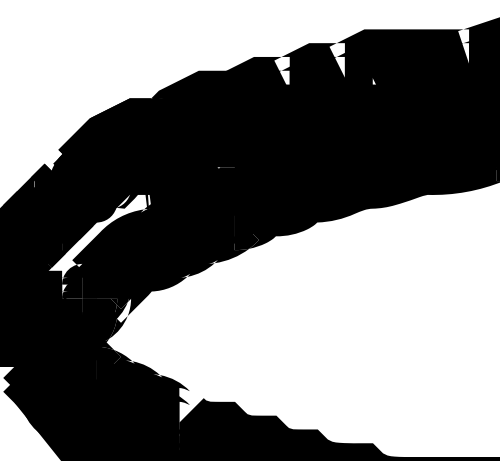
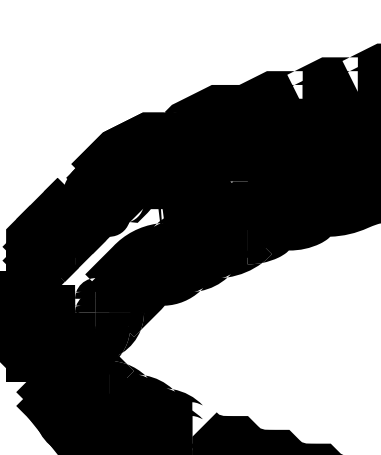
fill: (113, 310) -> (126, 324), added

